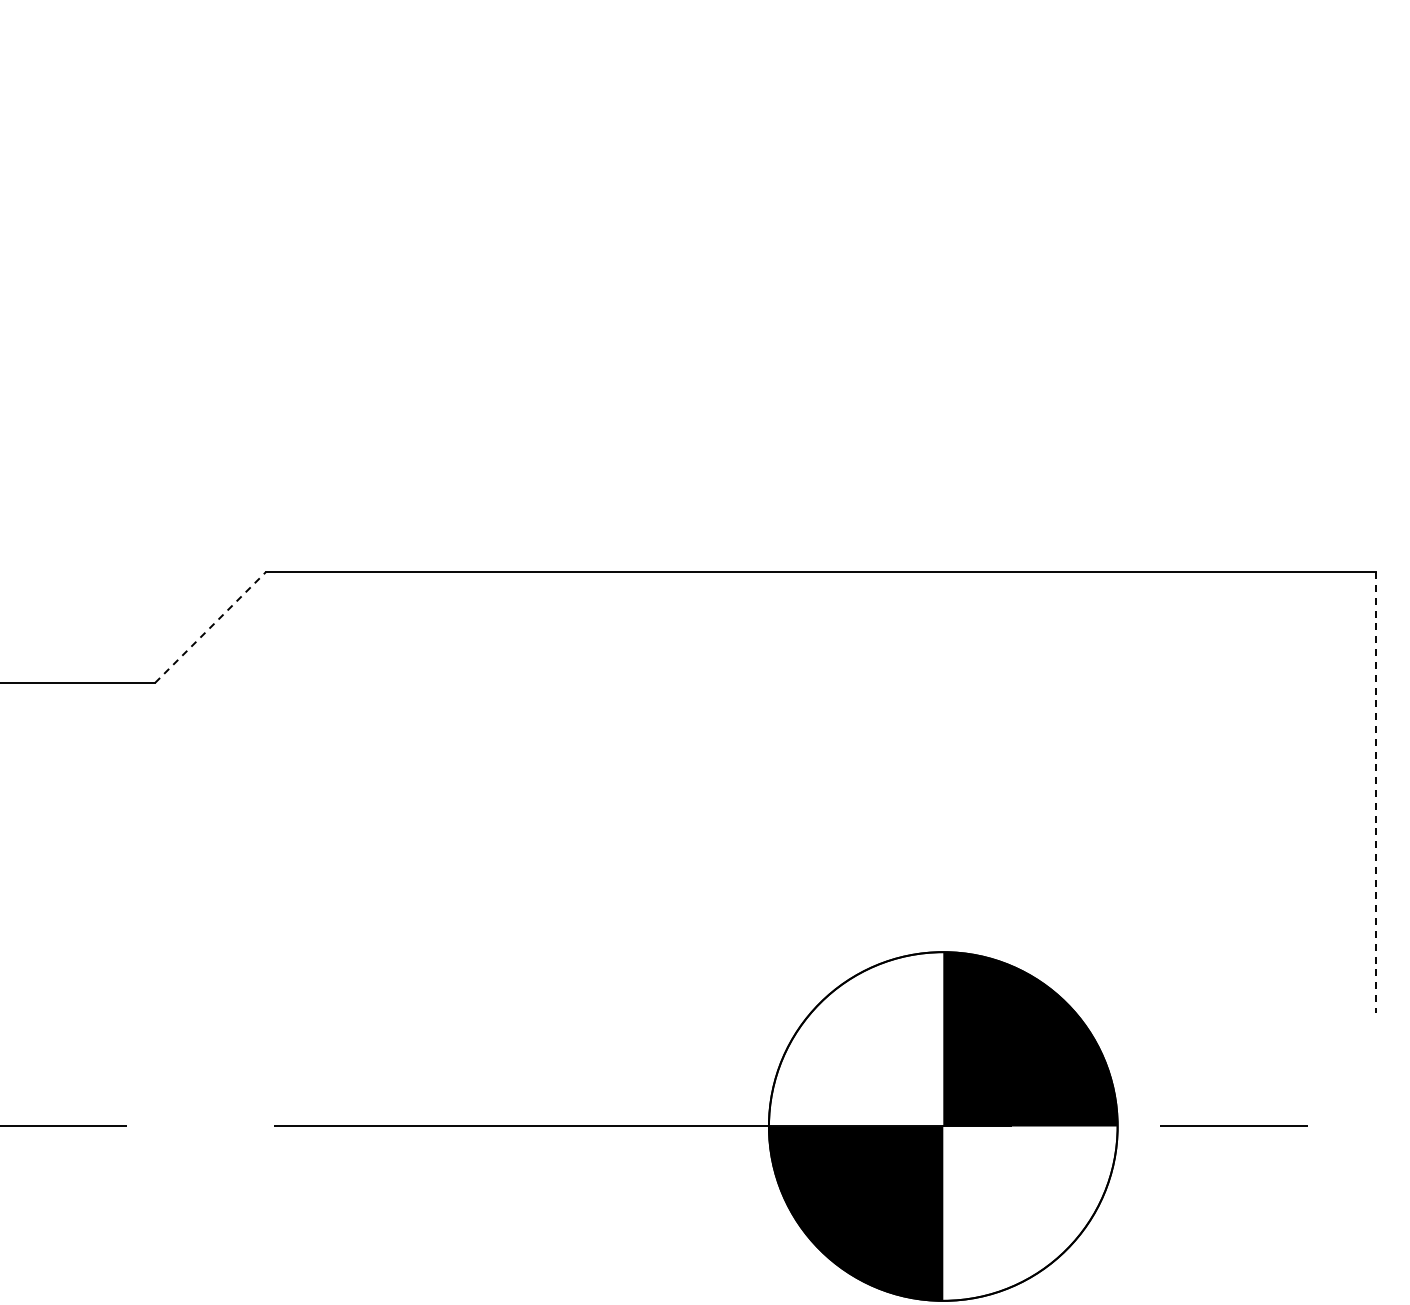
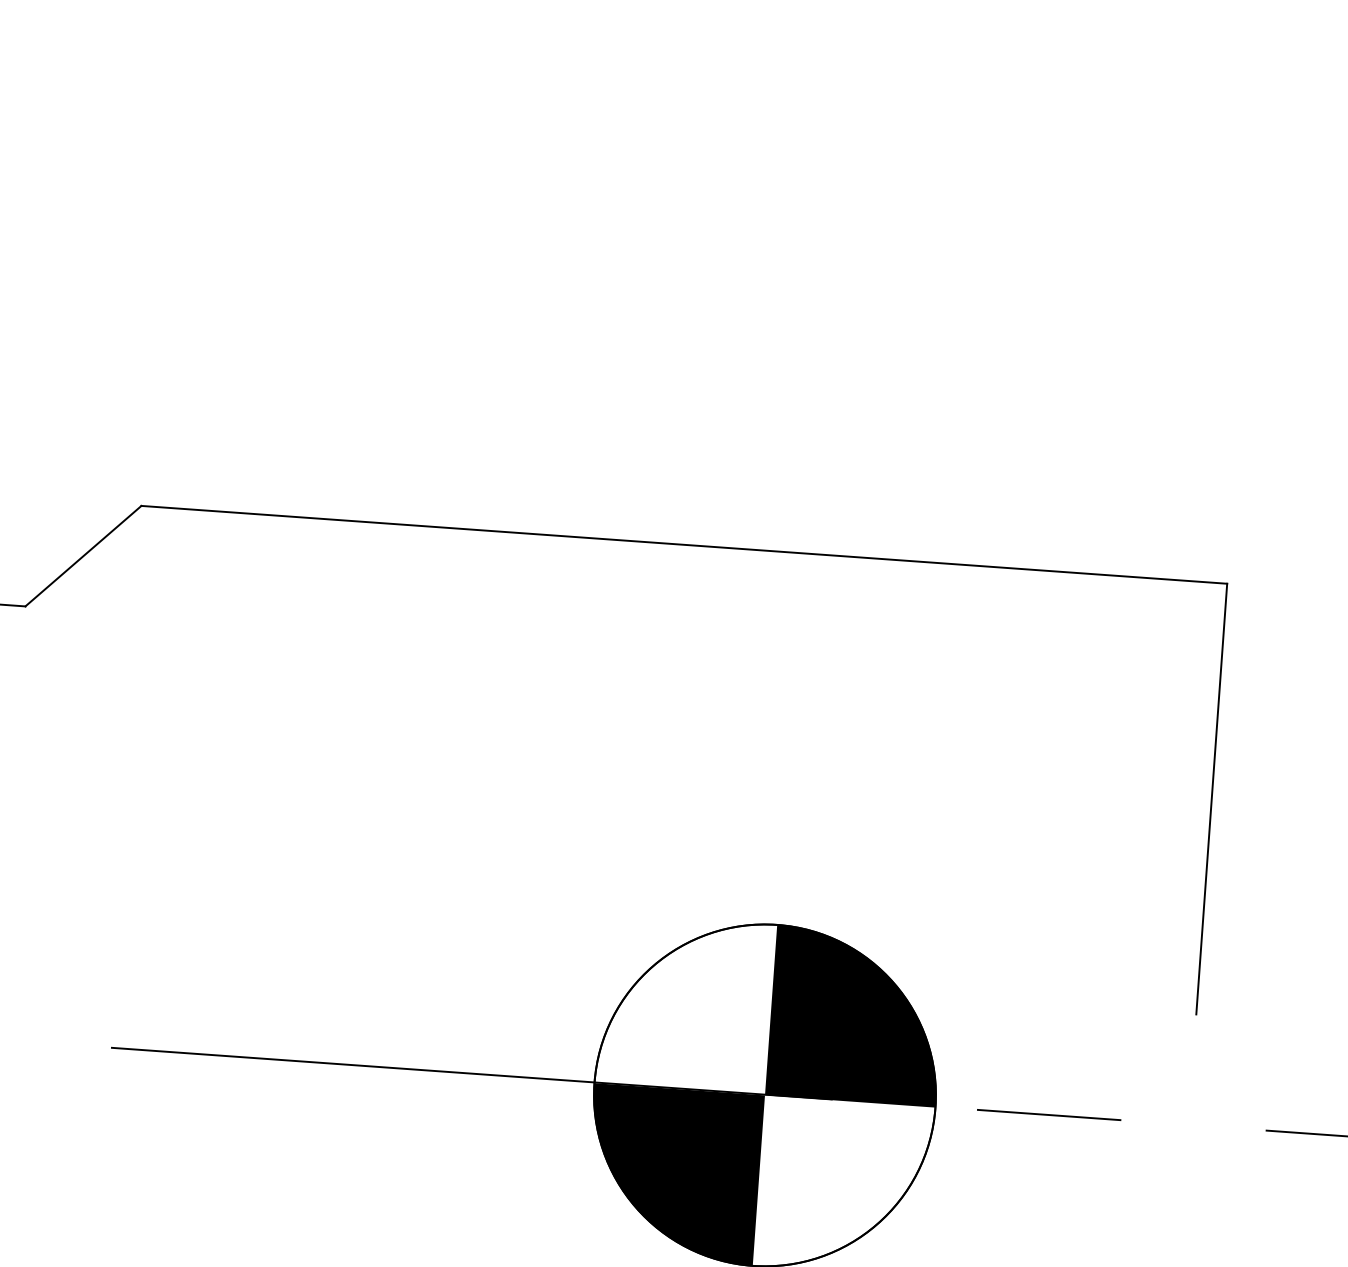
line: (210, 627) -> (83, 556), dashed -> solid
line: (1376, 792) -> (1211, 799), dashed -> solid

